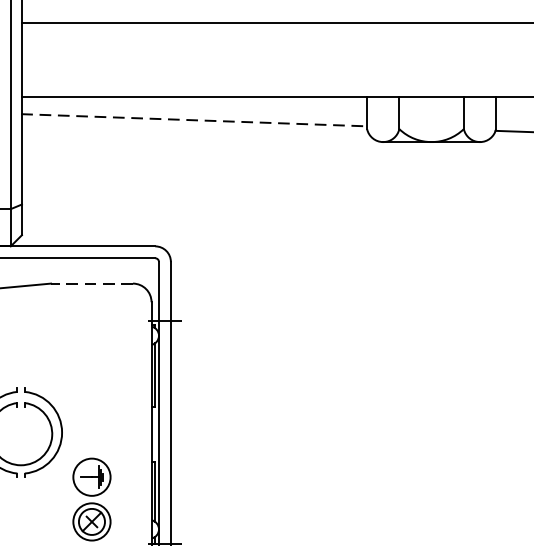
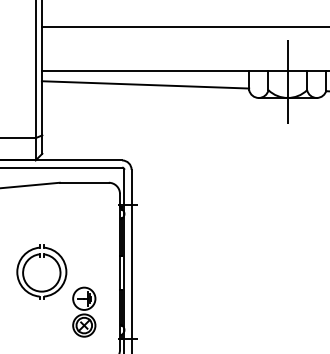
line: (431, 114) -> (287, 81), added
line: (194, 119) -> (145, 84), dashed -> solid
line: (92, 283) -> (84, 182), dashed -> solid

